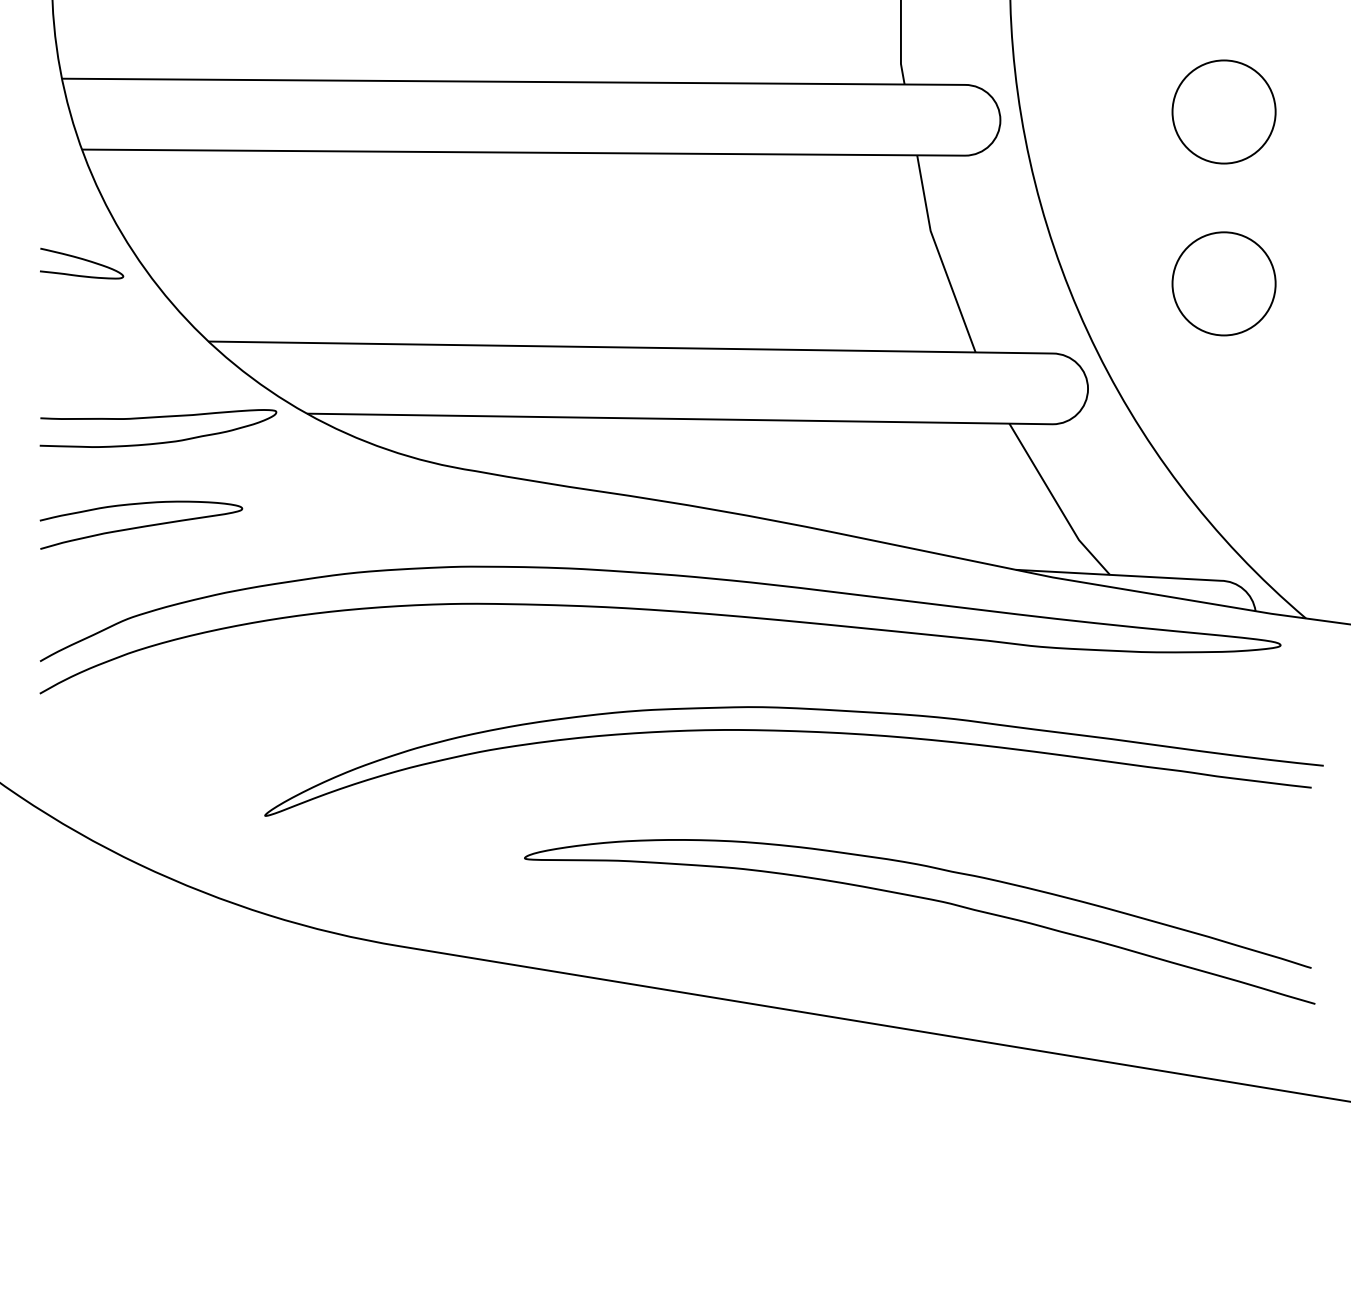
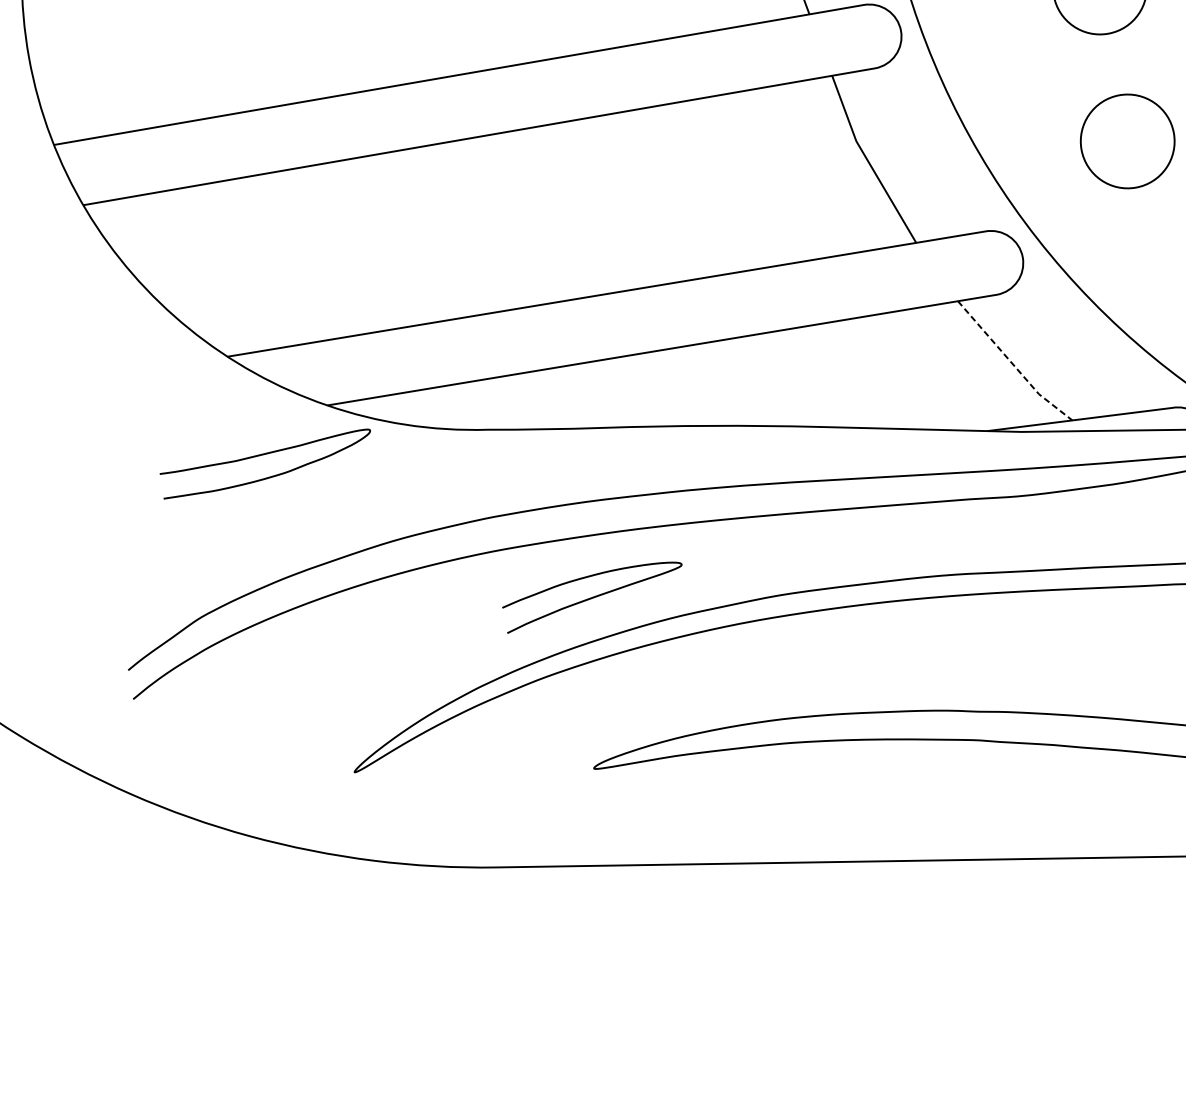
curve: (83, 260) -> (102, 304), removed
curve: (155, 418) -> (262, 455), moved
line: (1056, 502) -> (1012, 364), solid -> dashed
curve: (141, 526) -> (594, 596), moved

